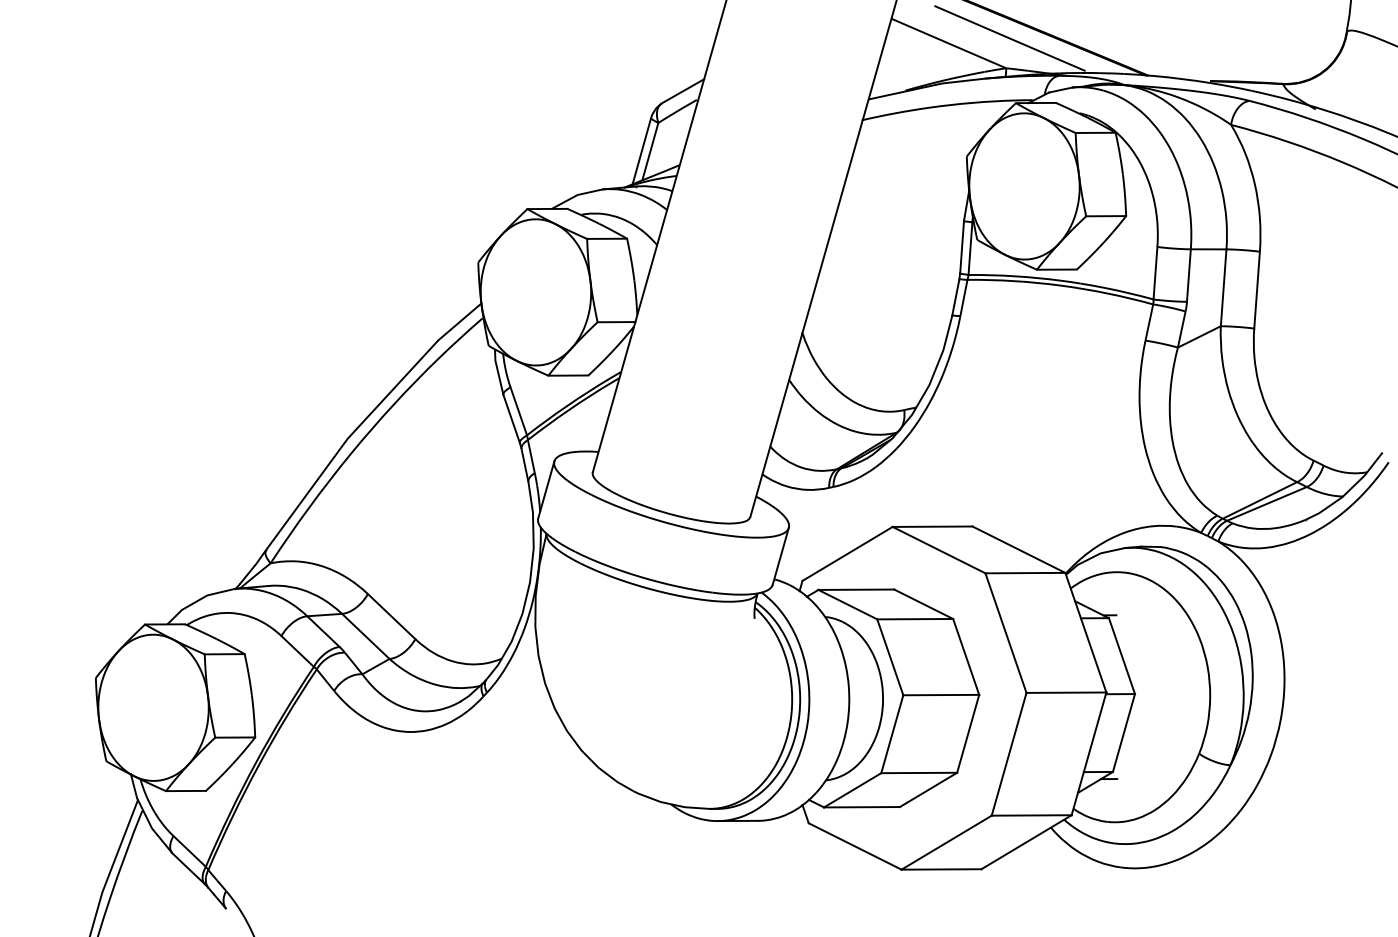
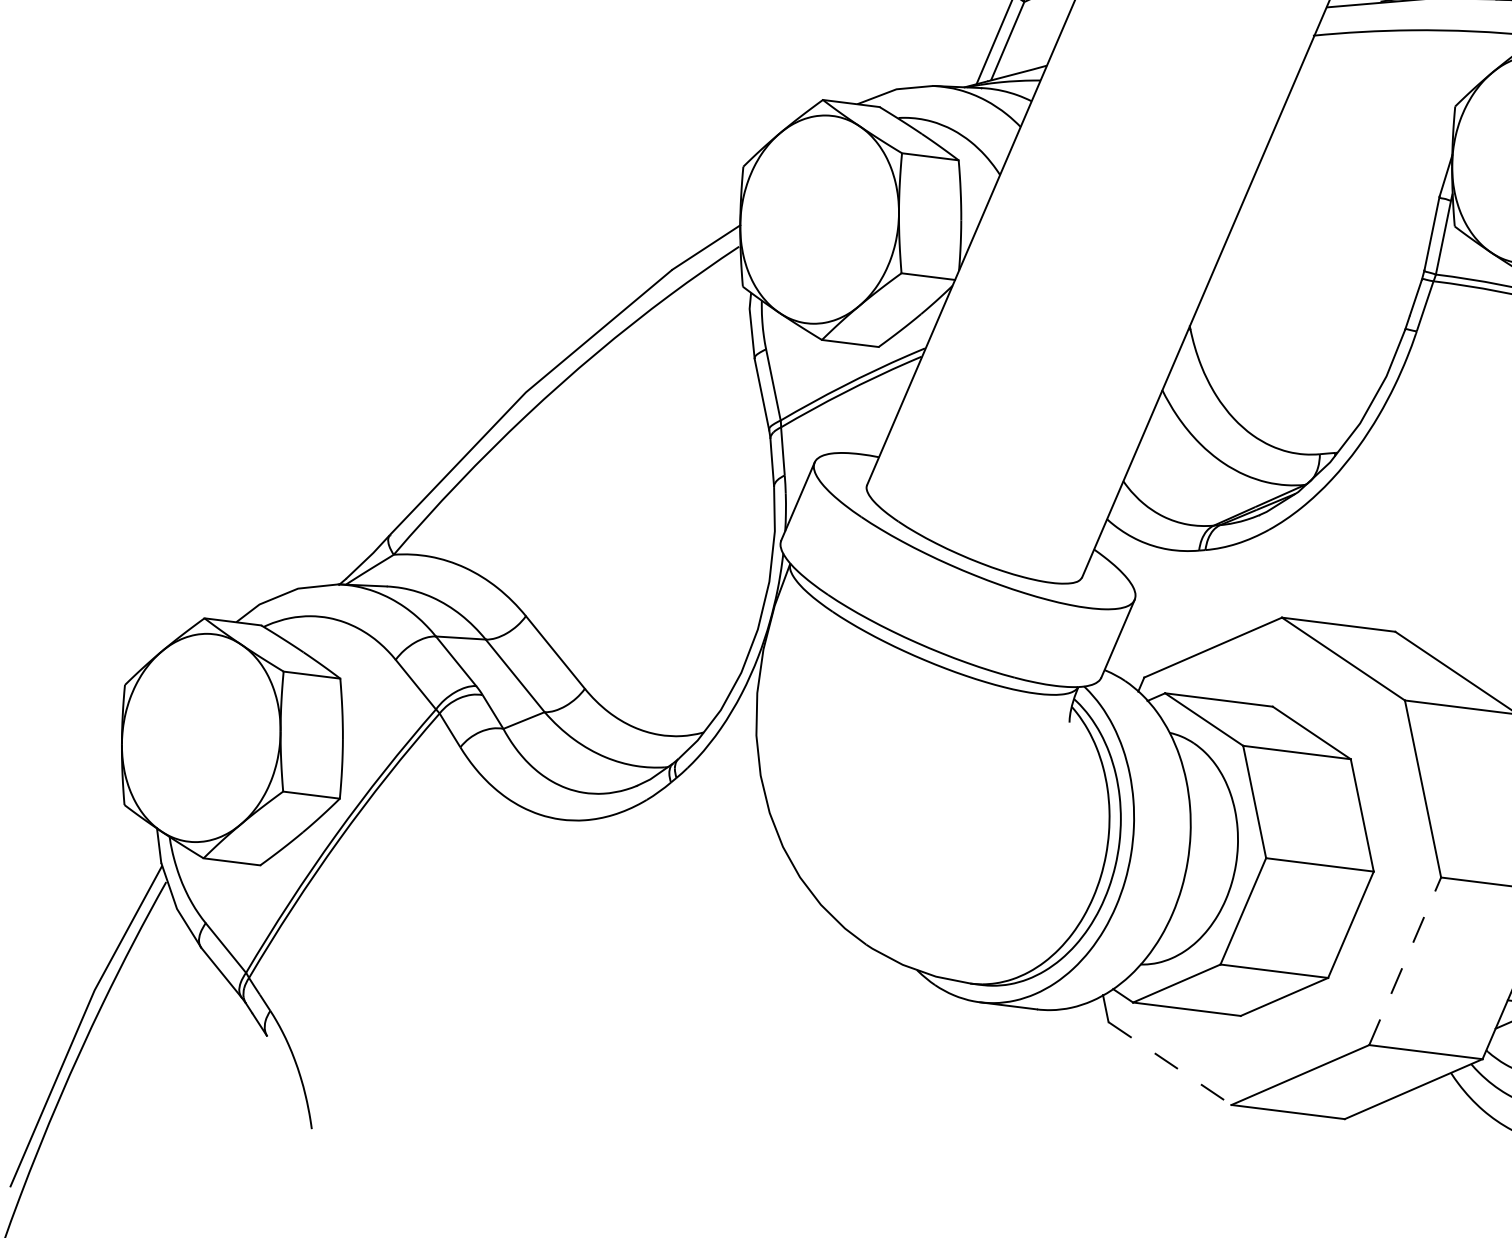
line: (1009, 754) -> (1405, 961), solid -> dashed
line: (855, 846) -> (1170, 1063), solid -> dashed

